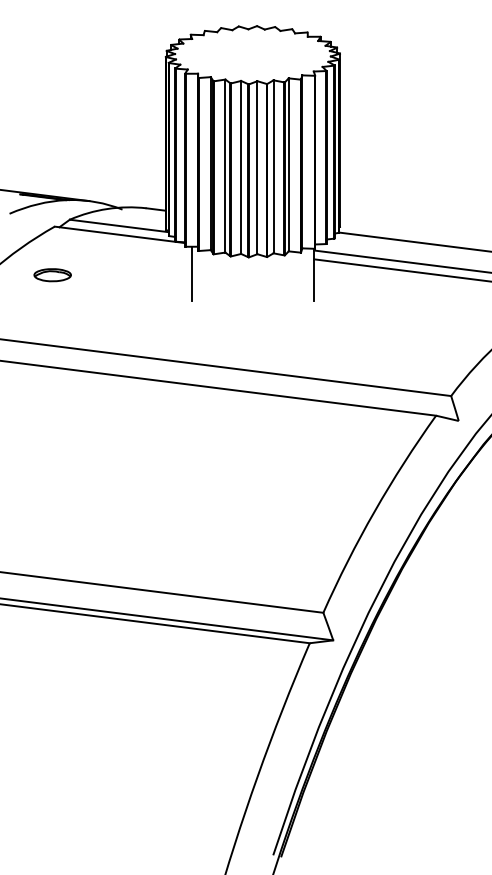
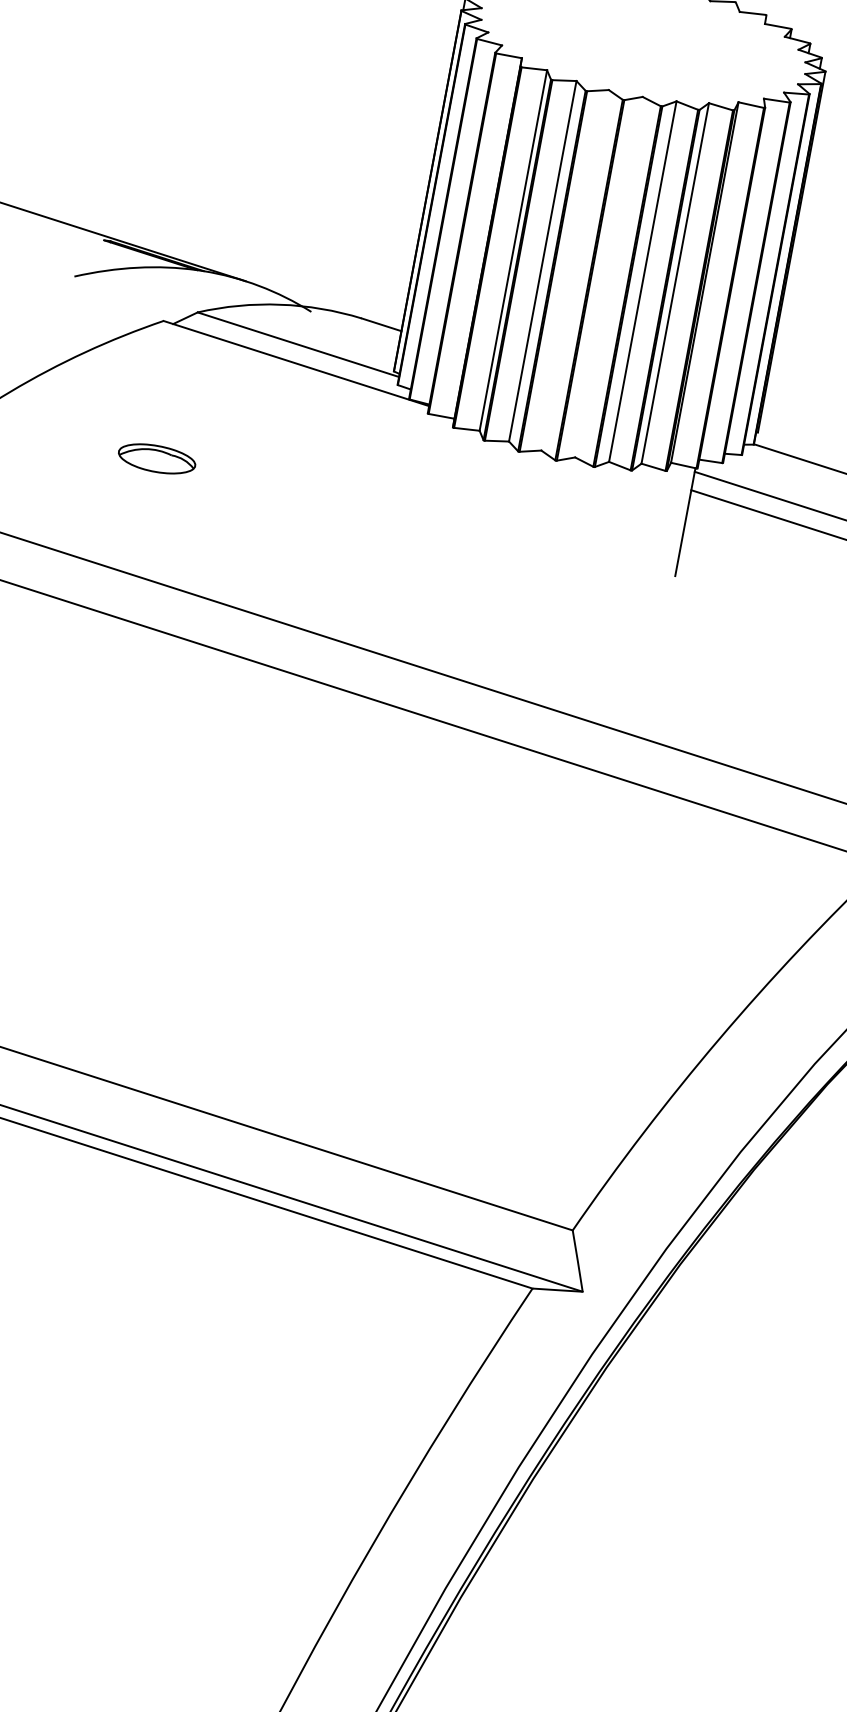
line: (241, 166) -> (576, 268), removed
line: (257, 167) -> (609, 276), removed
line: (191, 273) -> (430, 471), removed
part: (52, 275) -> (156, 459), moved

